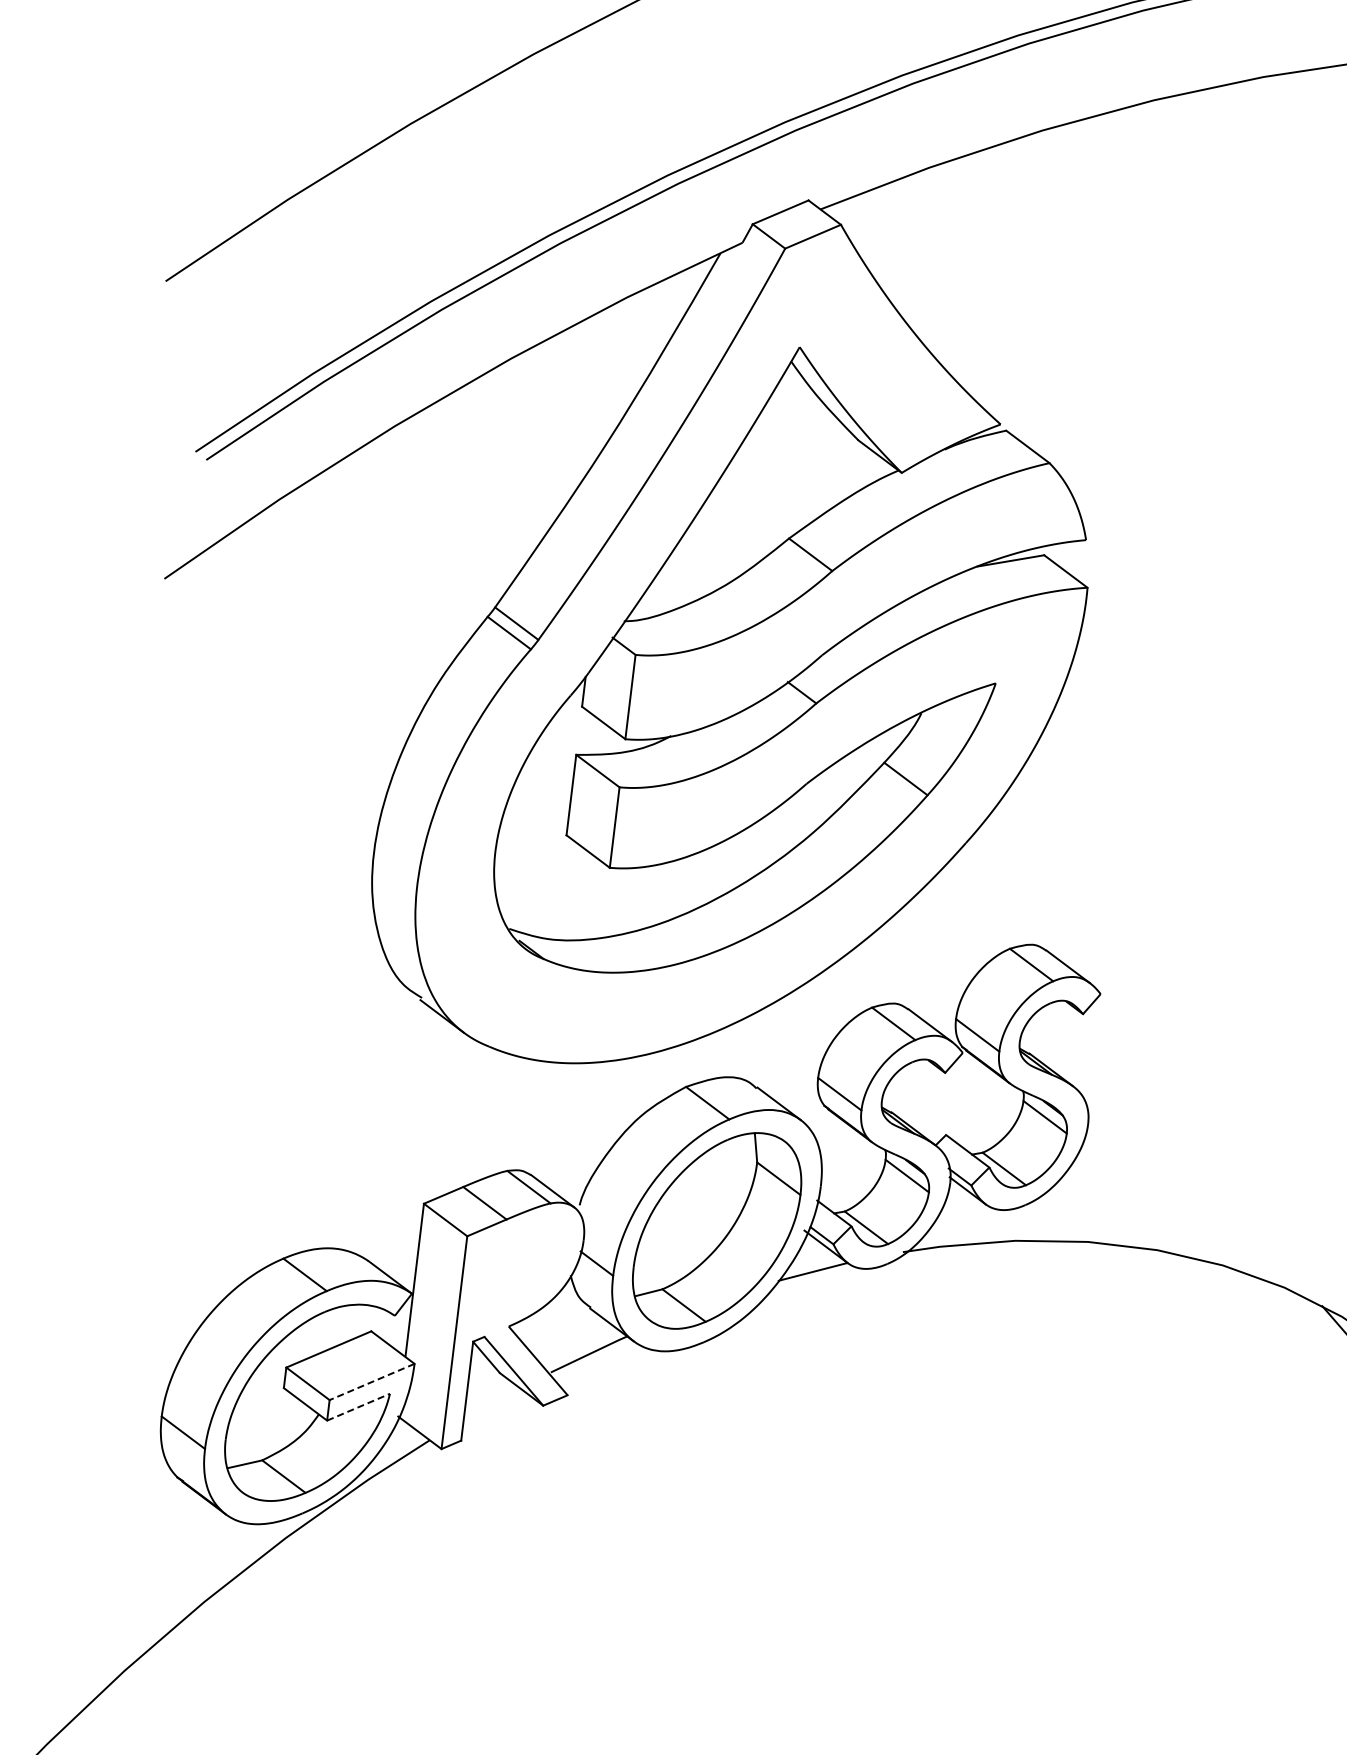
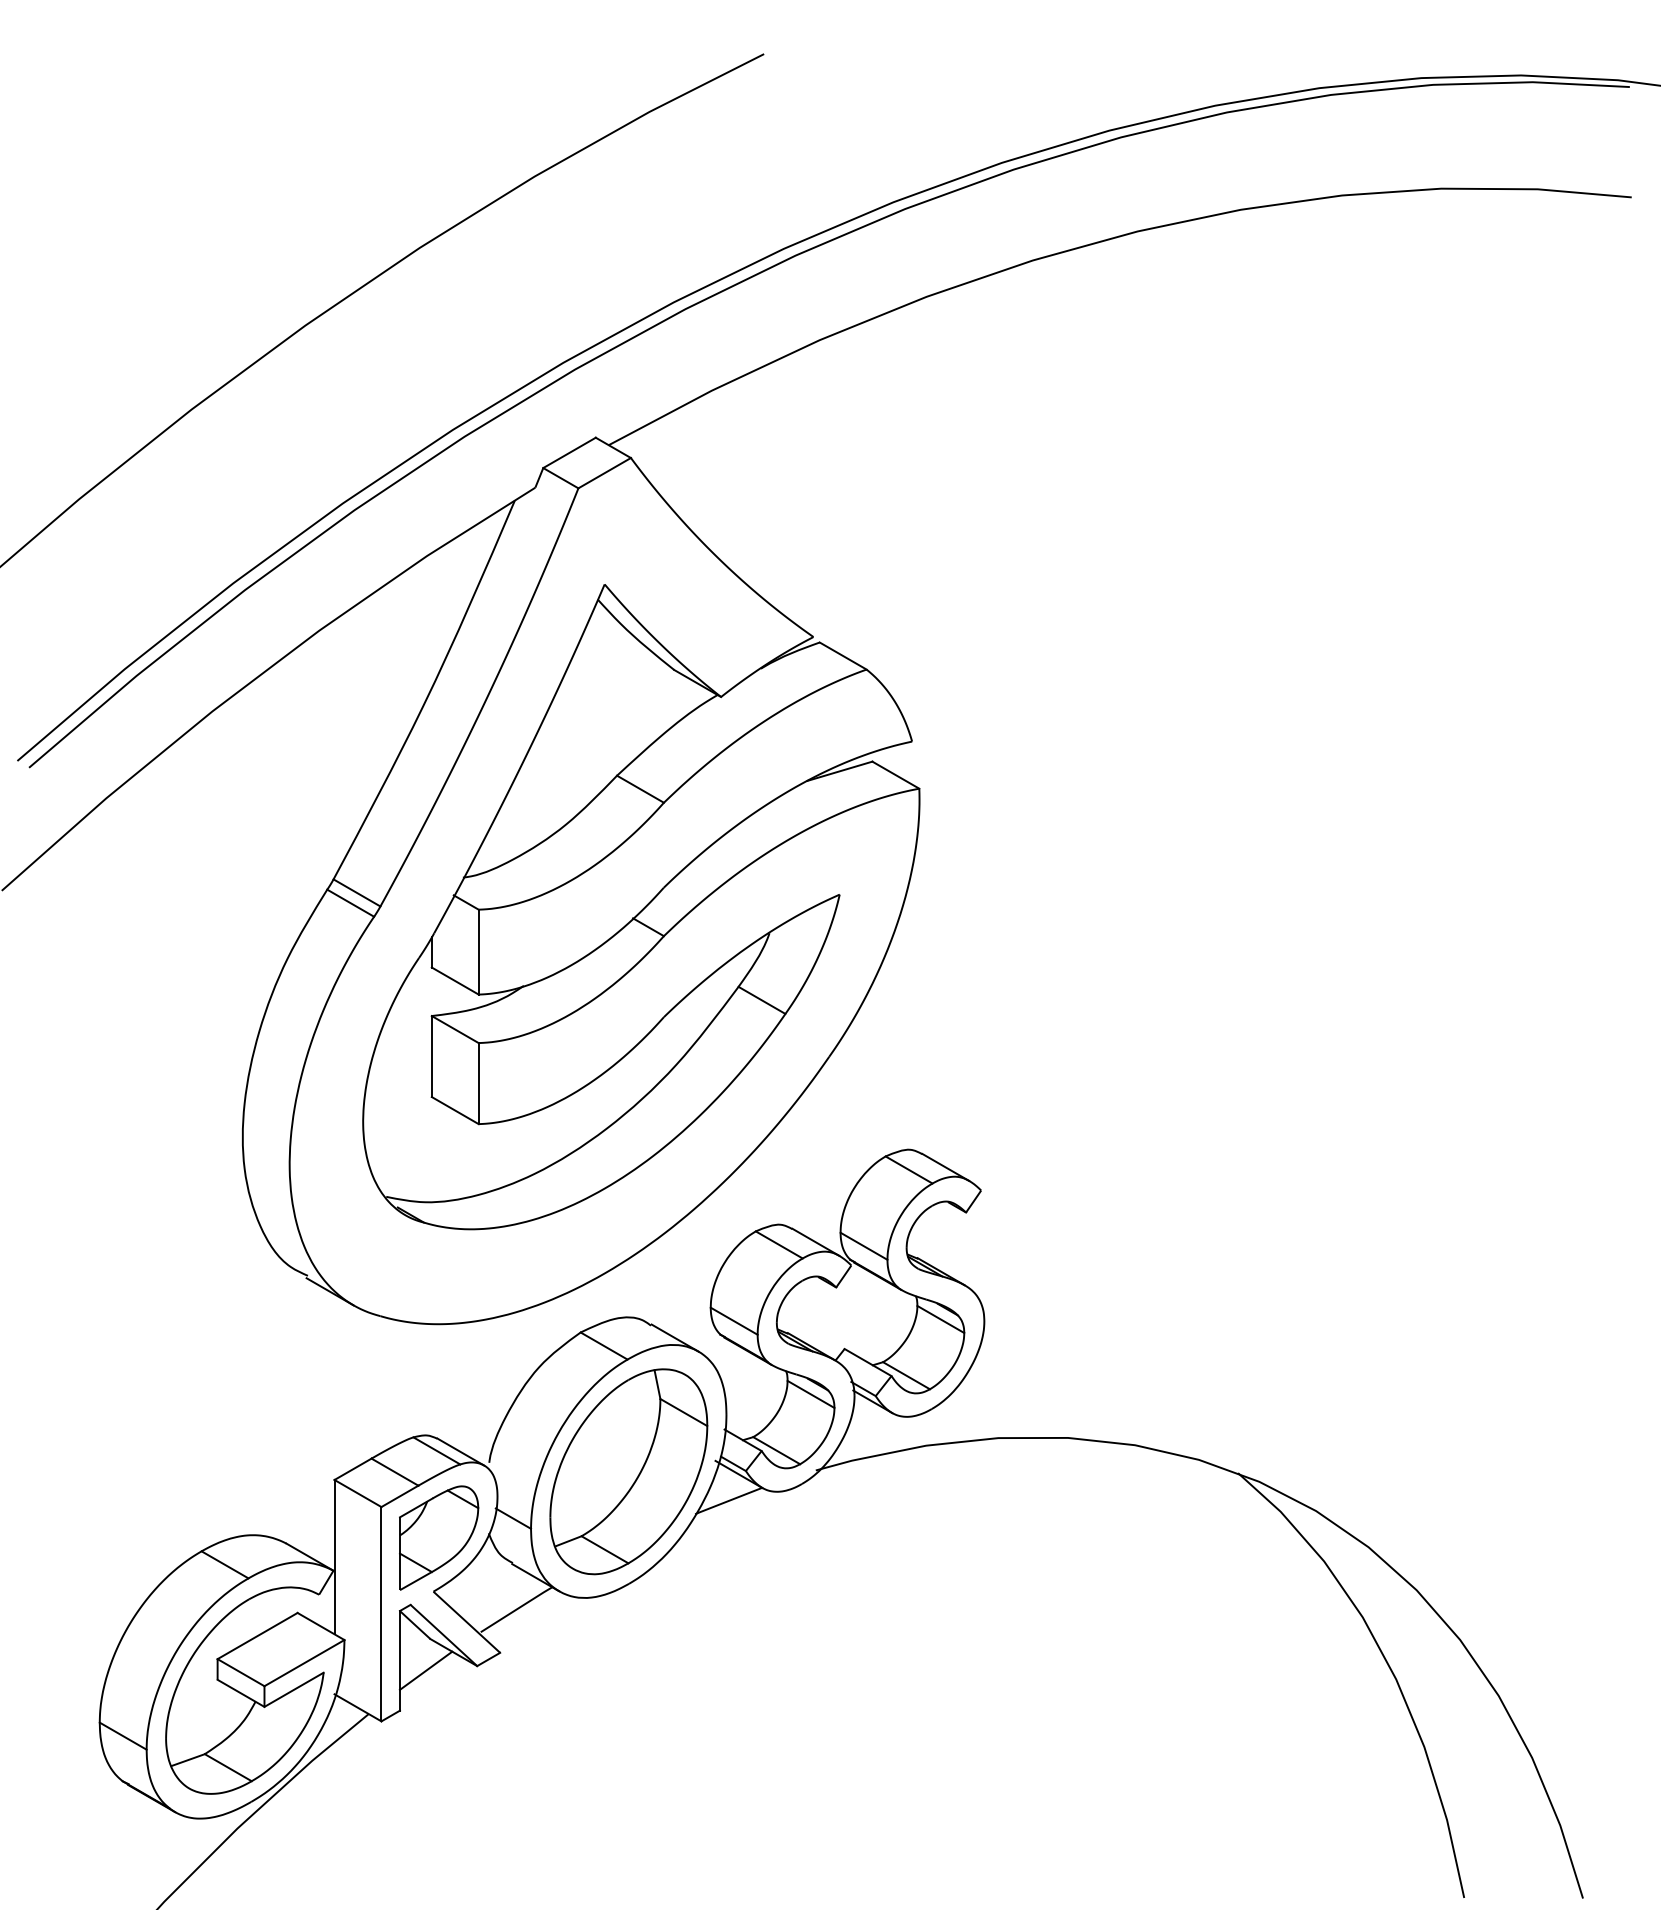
part: (521, 1273) -> (439, 1537), added
line: (372, 1382) -> (304, 1663), dashed -> solid
line: (491, 1403) -> (425, 1670), added
line: (359, 1406) -> (294, 1689), dashed -> solid

